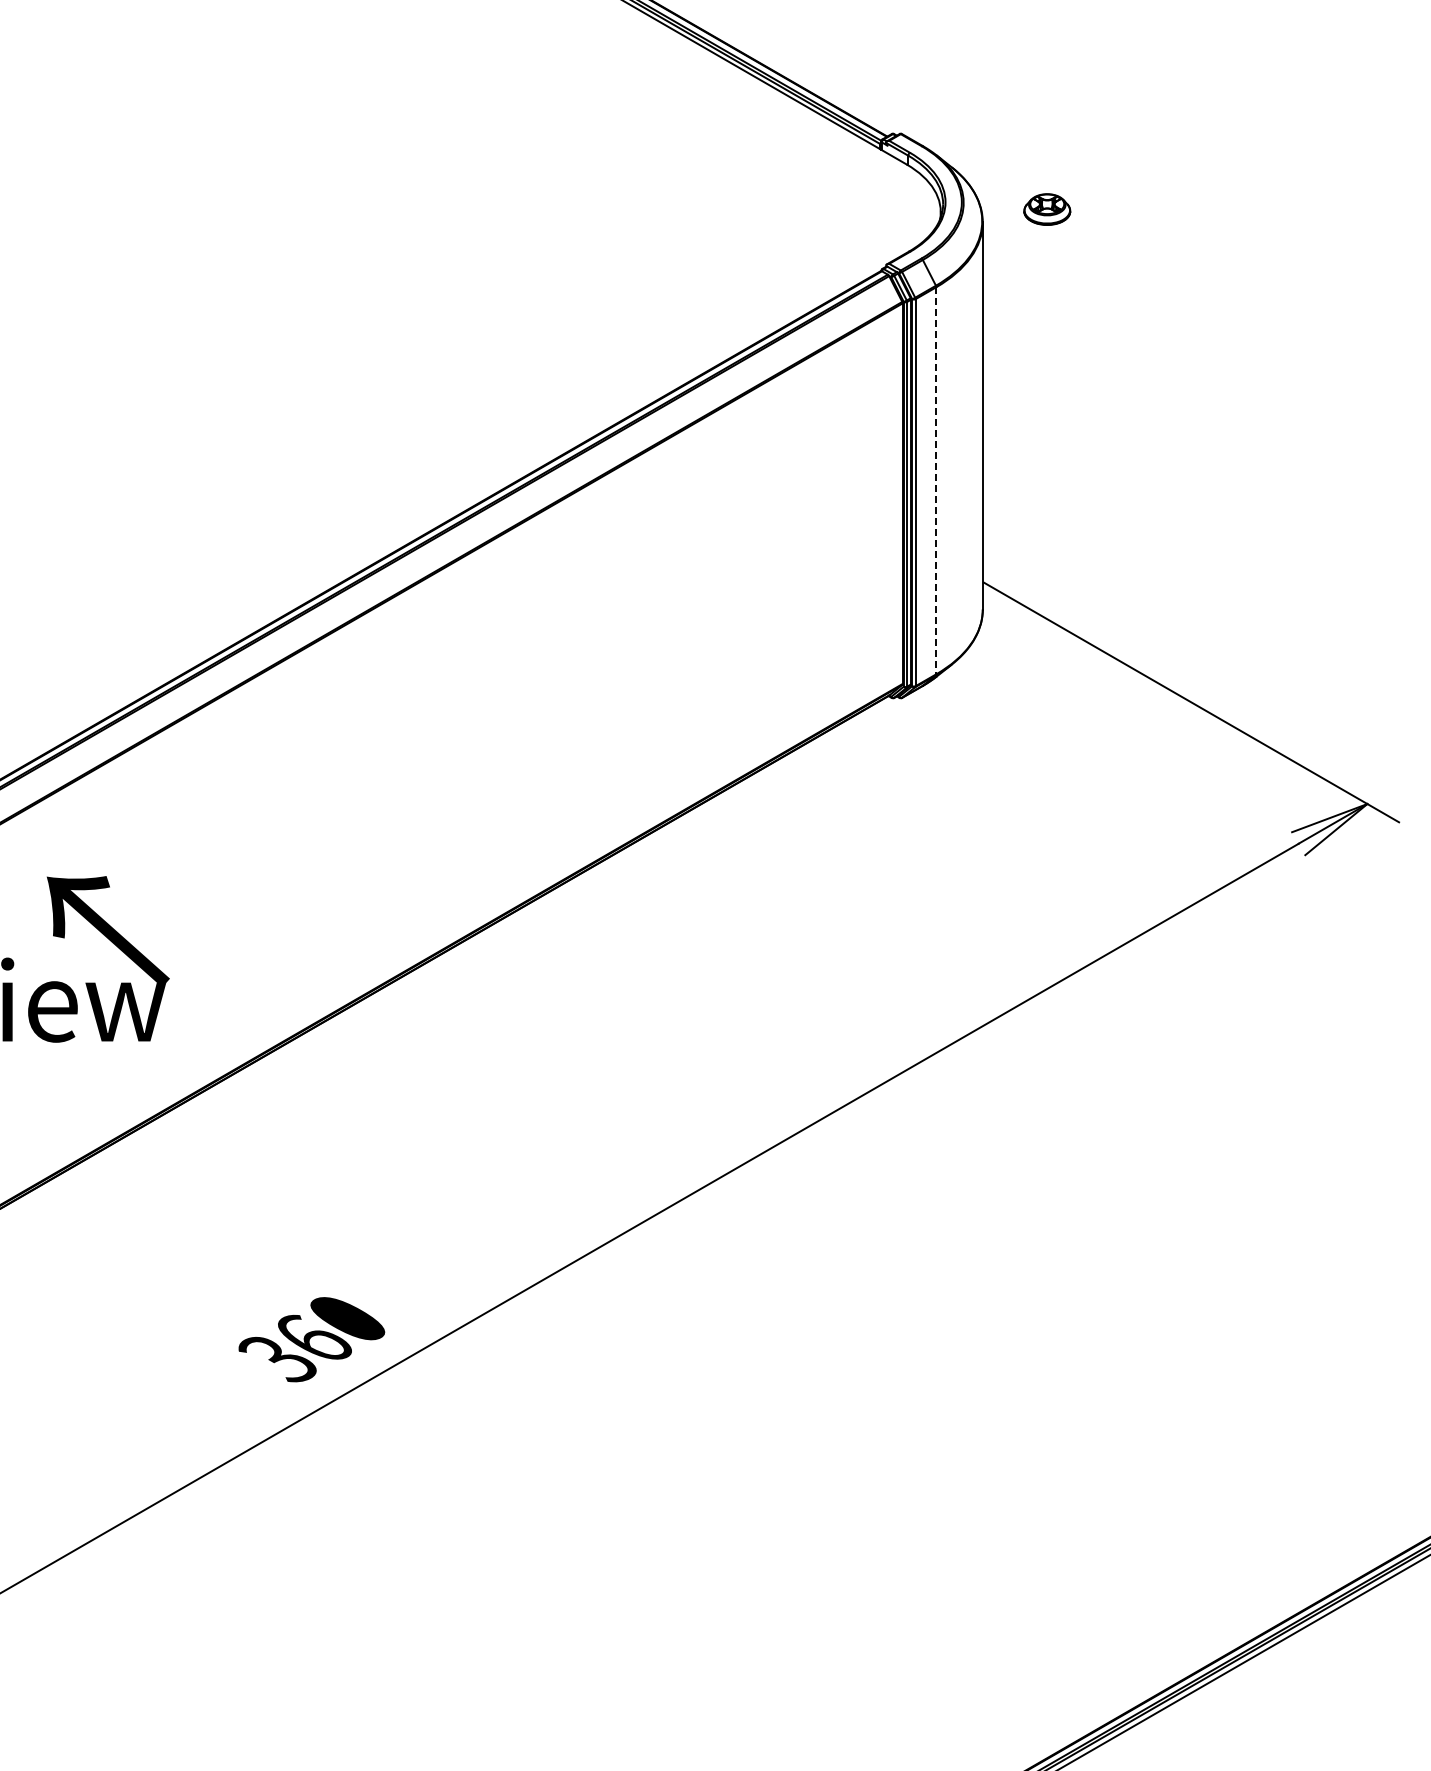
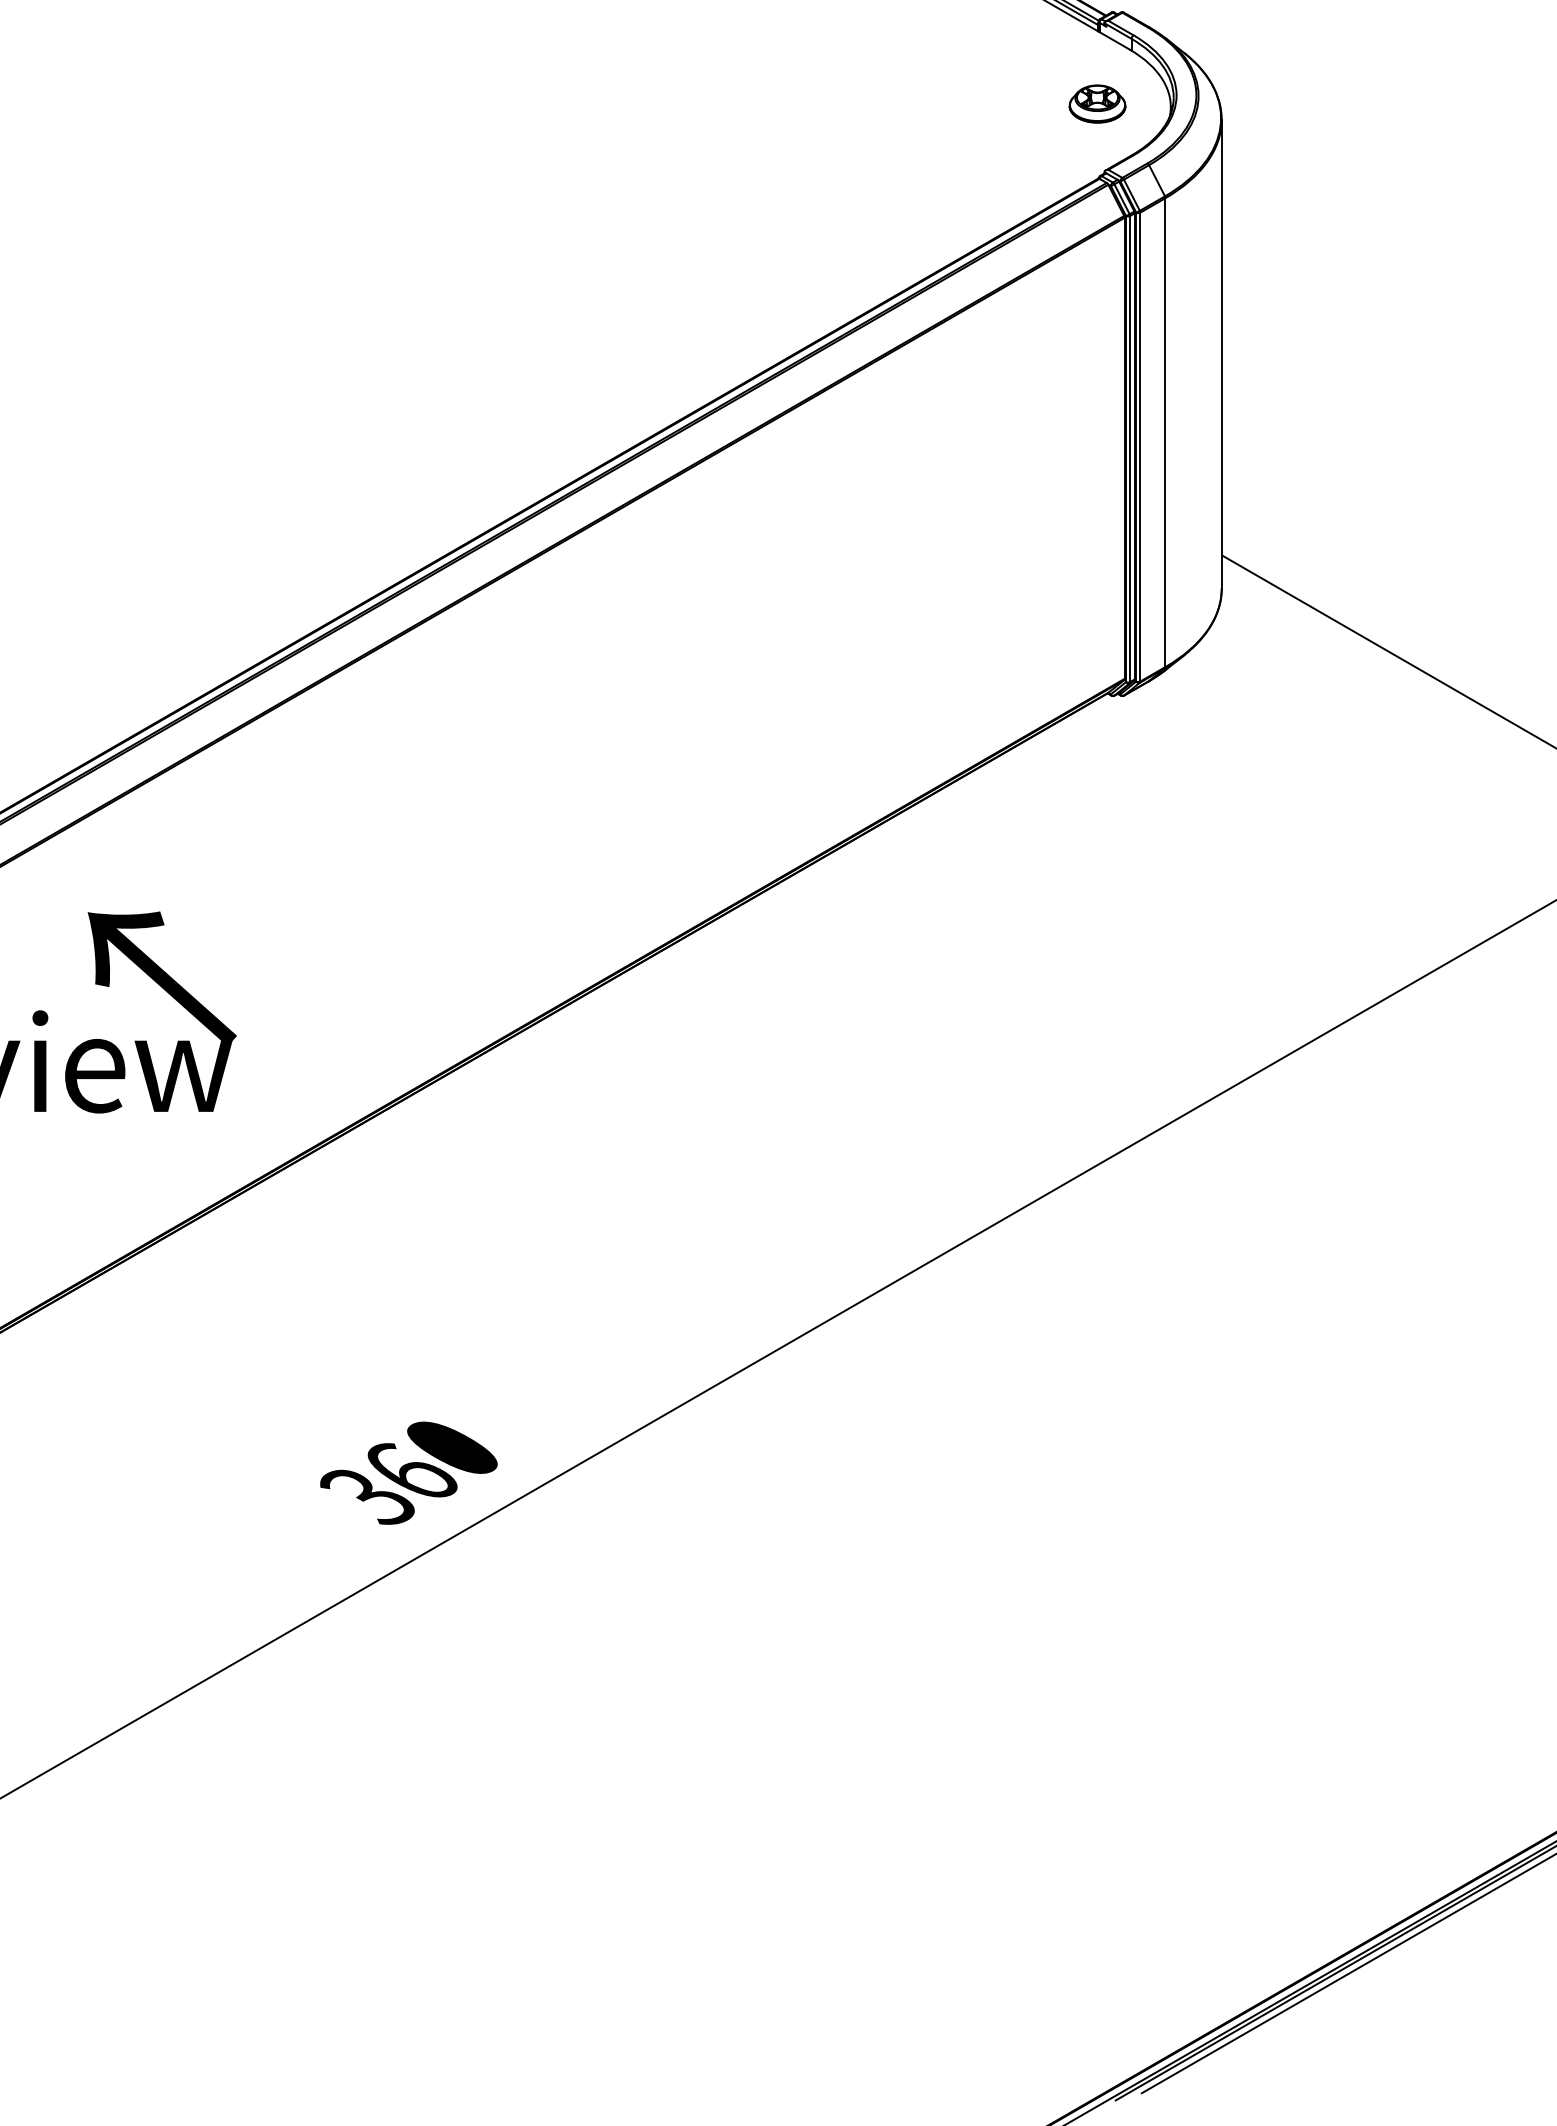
part: (1047, 209) -> (1097, 104), moved
line: (936, 480) -> (1165, 432), dashed -> solid

